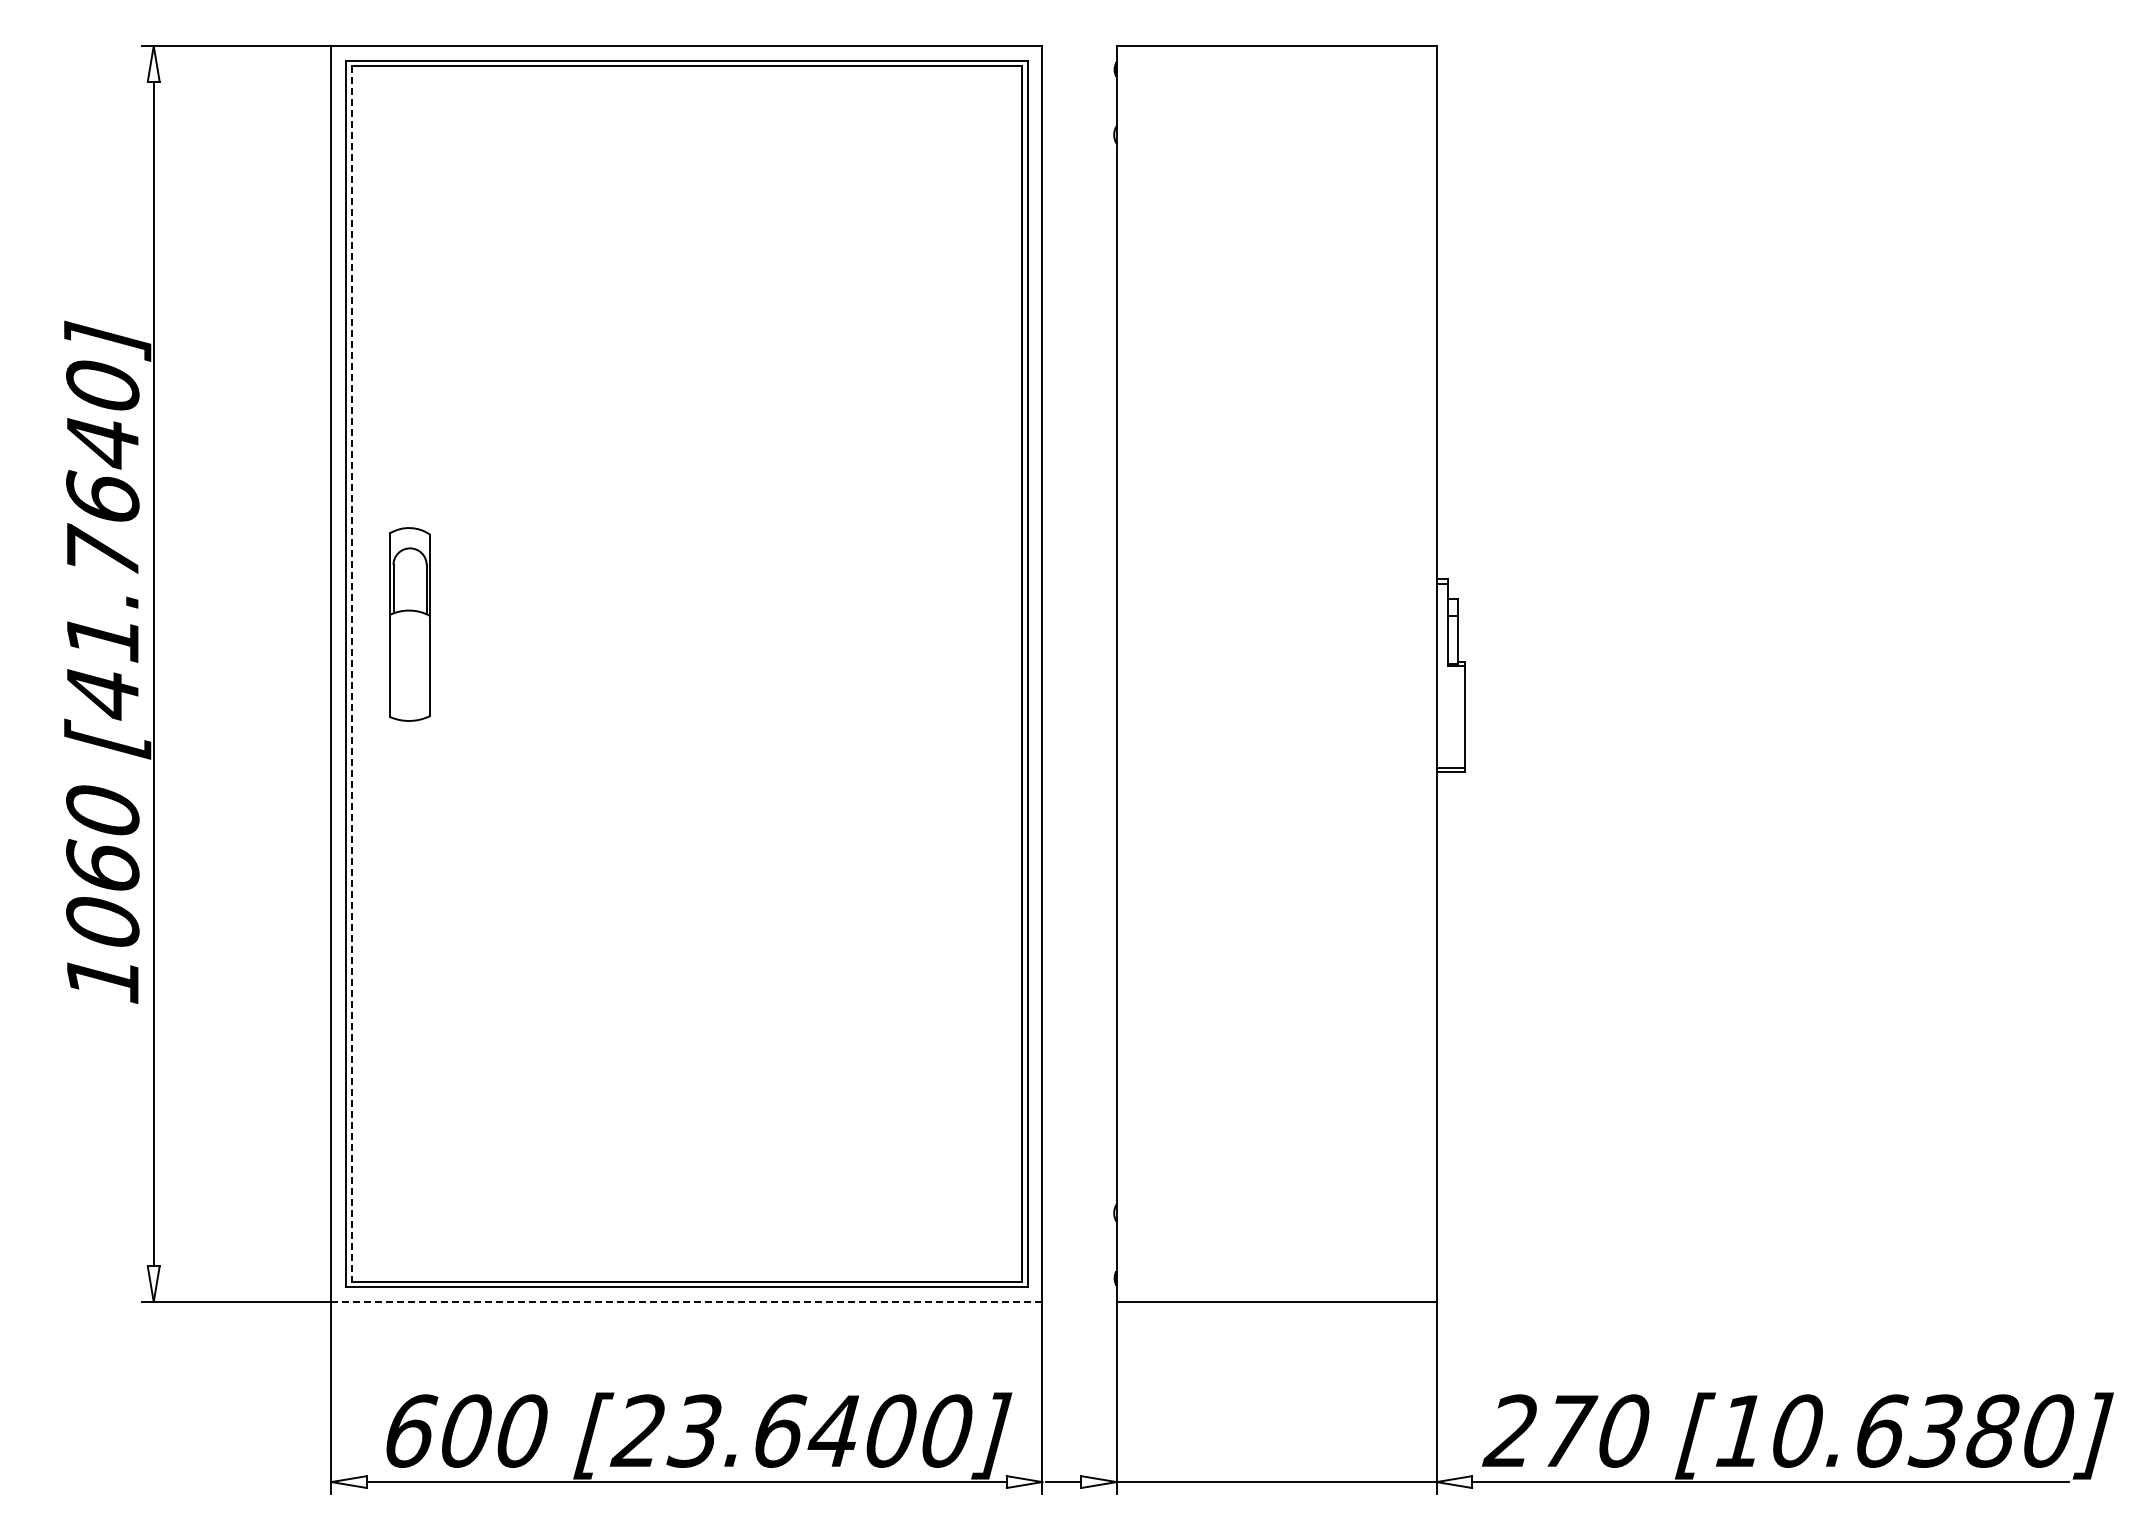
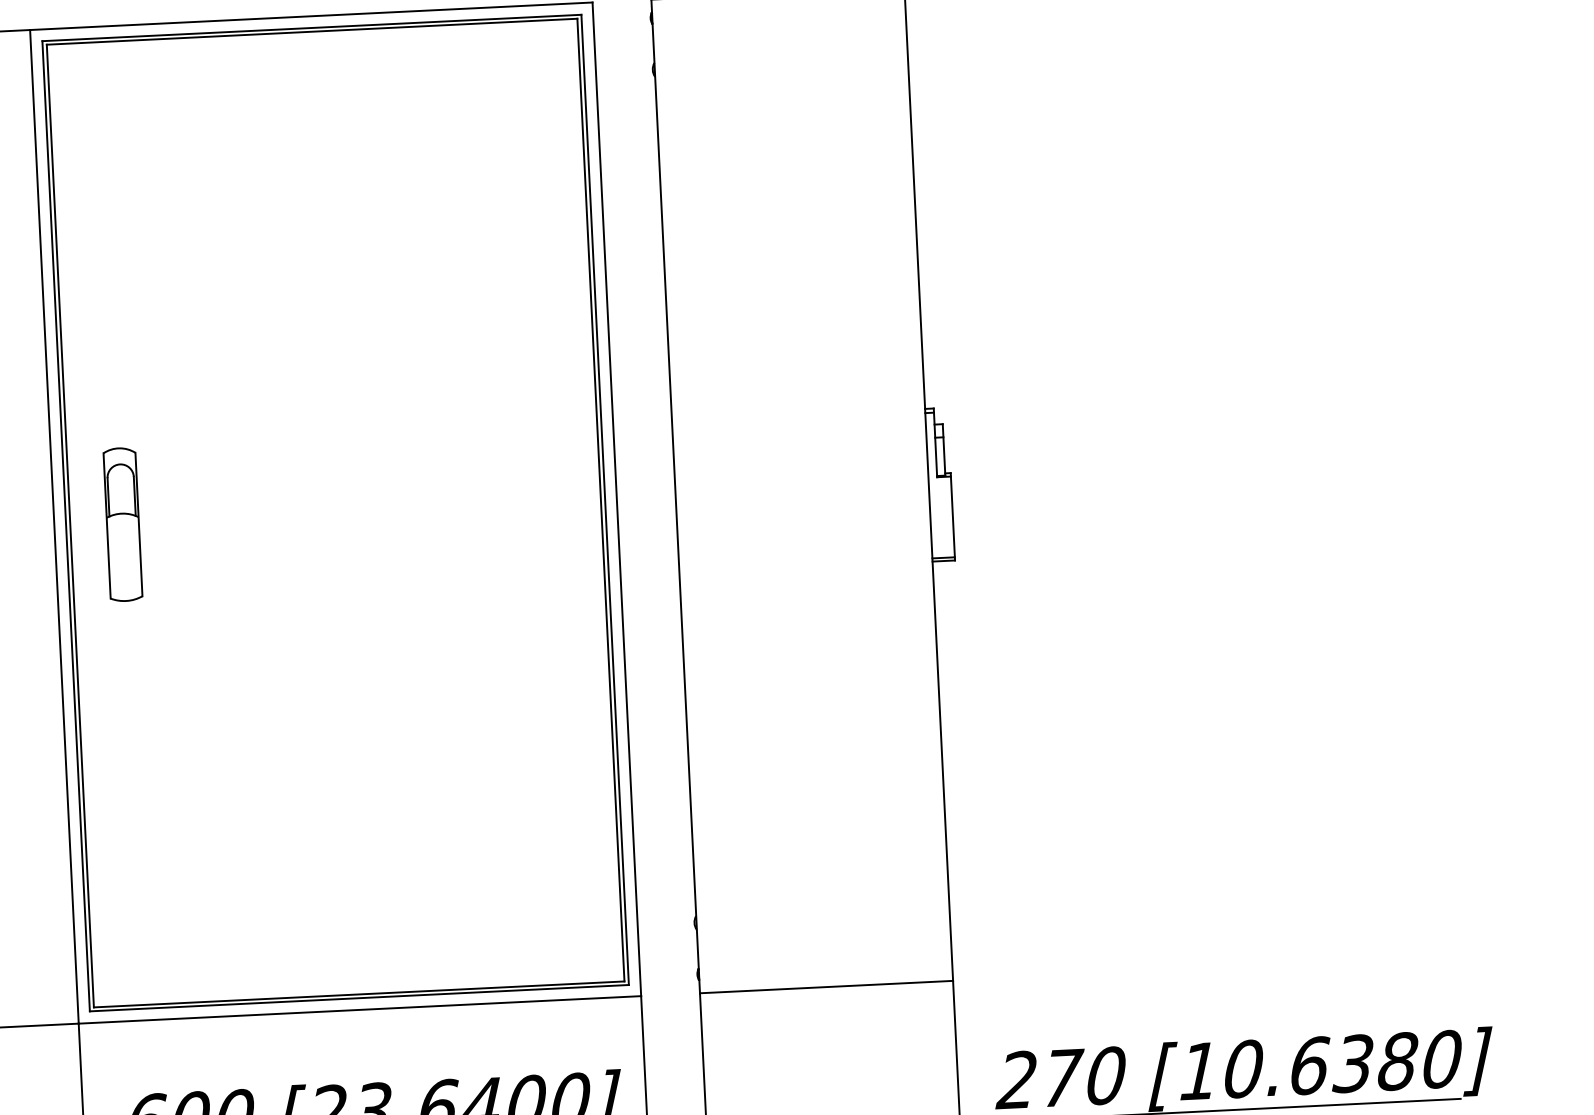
part: (409, 624) -> (122, 524), moved
line: (351, 674) -> (70, 526), dashed -> solid
line: (687, 1301) -> (360, 1009), dashed -> solid

